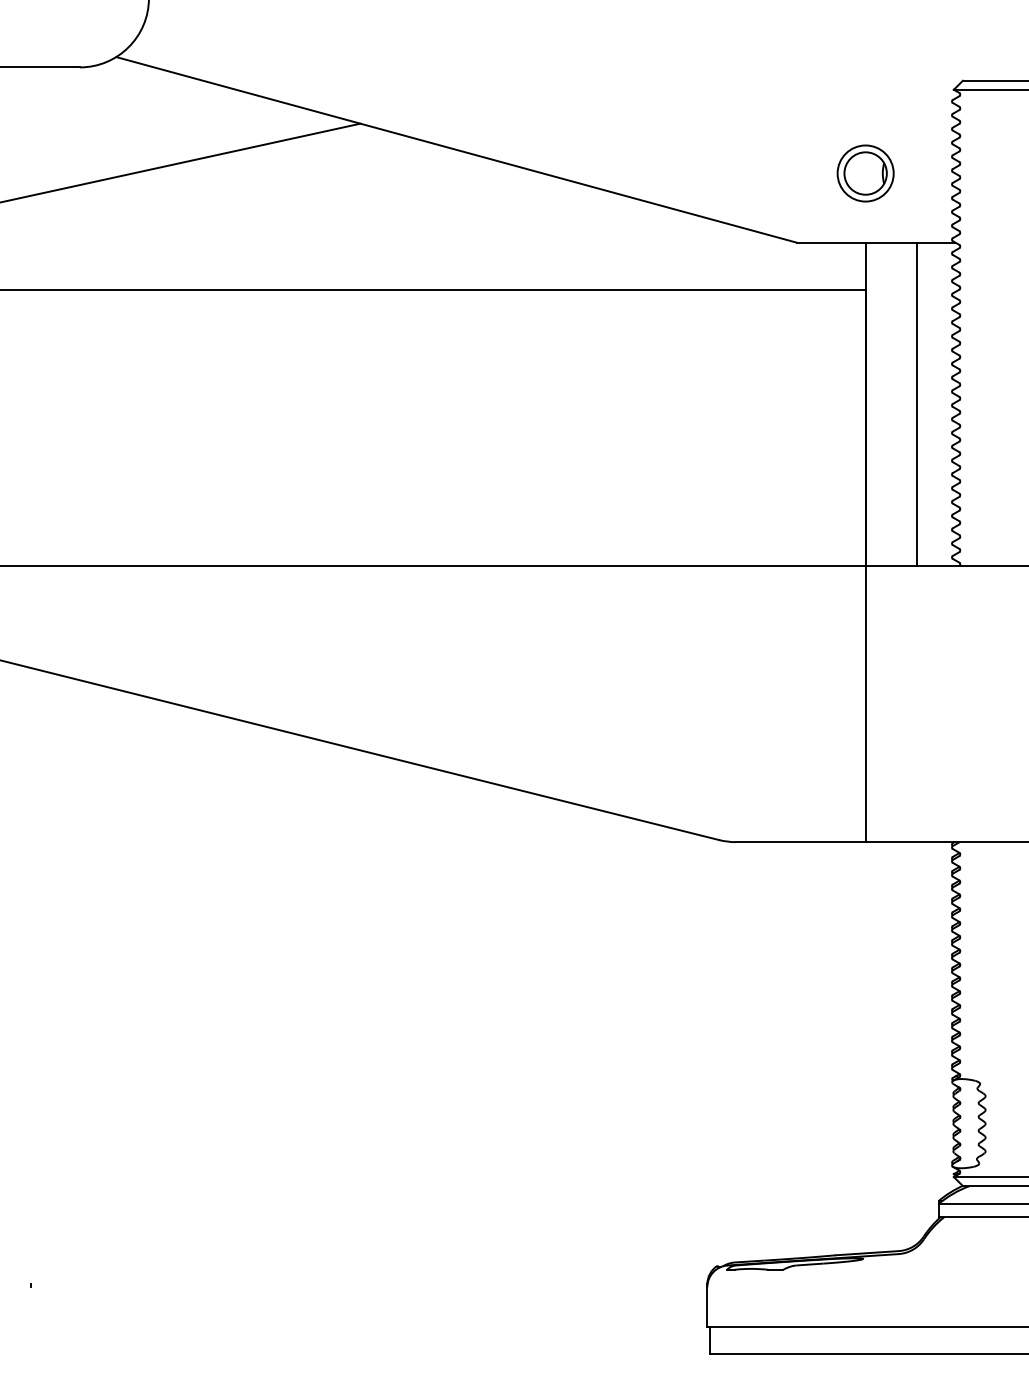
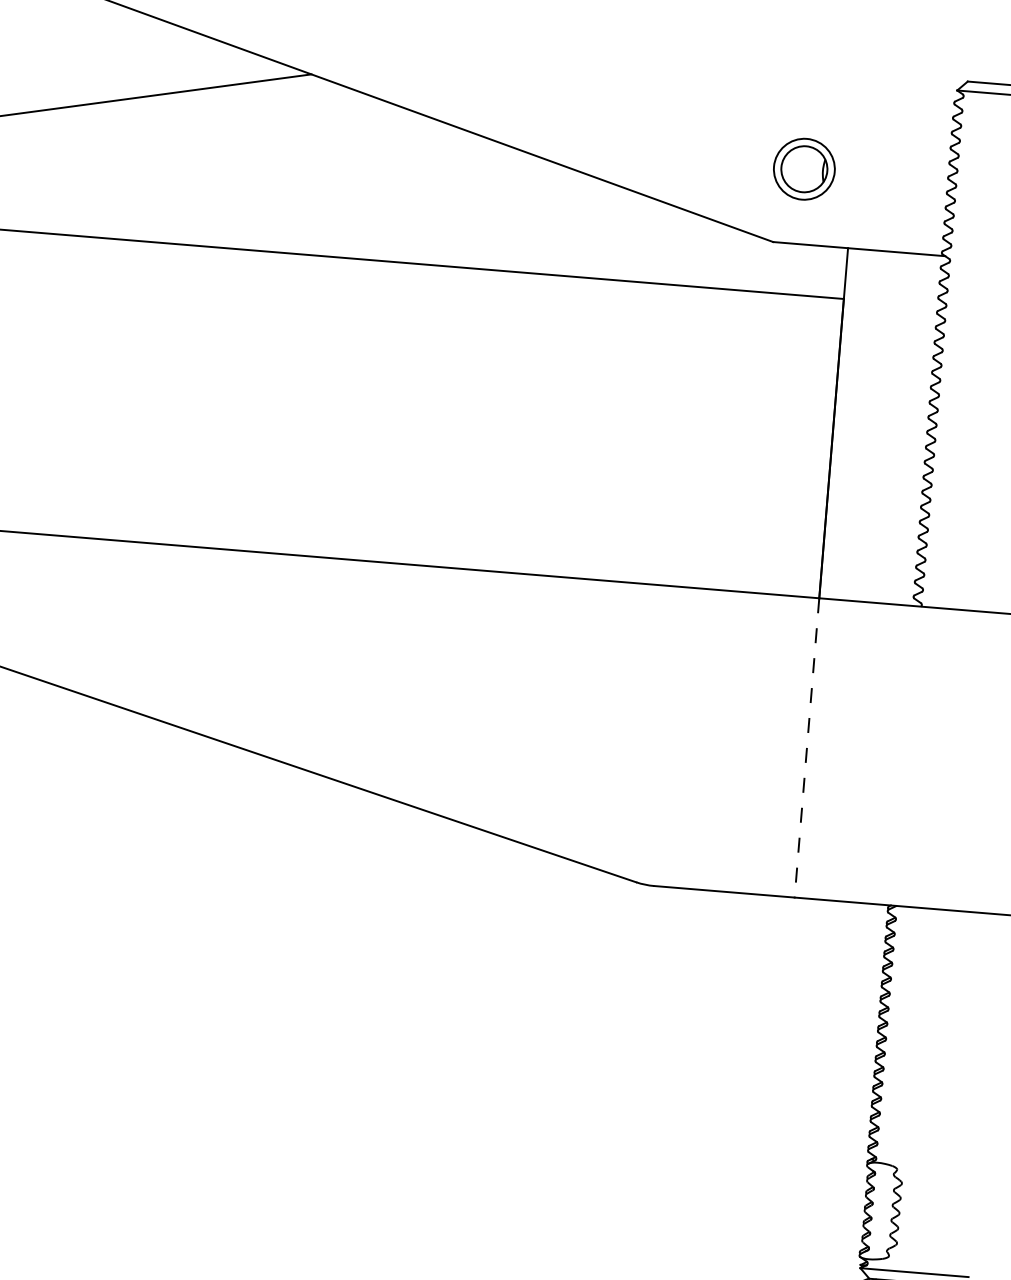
part: (865, 173) -> (804, 169), moved
line: (917, 403) -> (889, 427), removed
line: (865, 704) -> (806, 748), solid -> dashed

